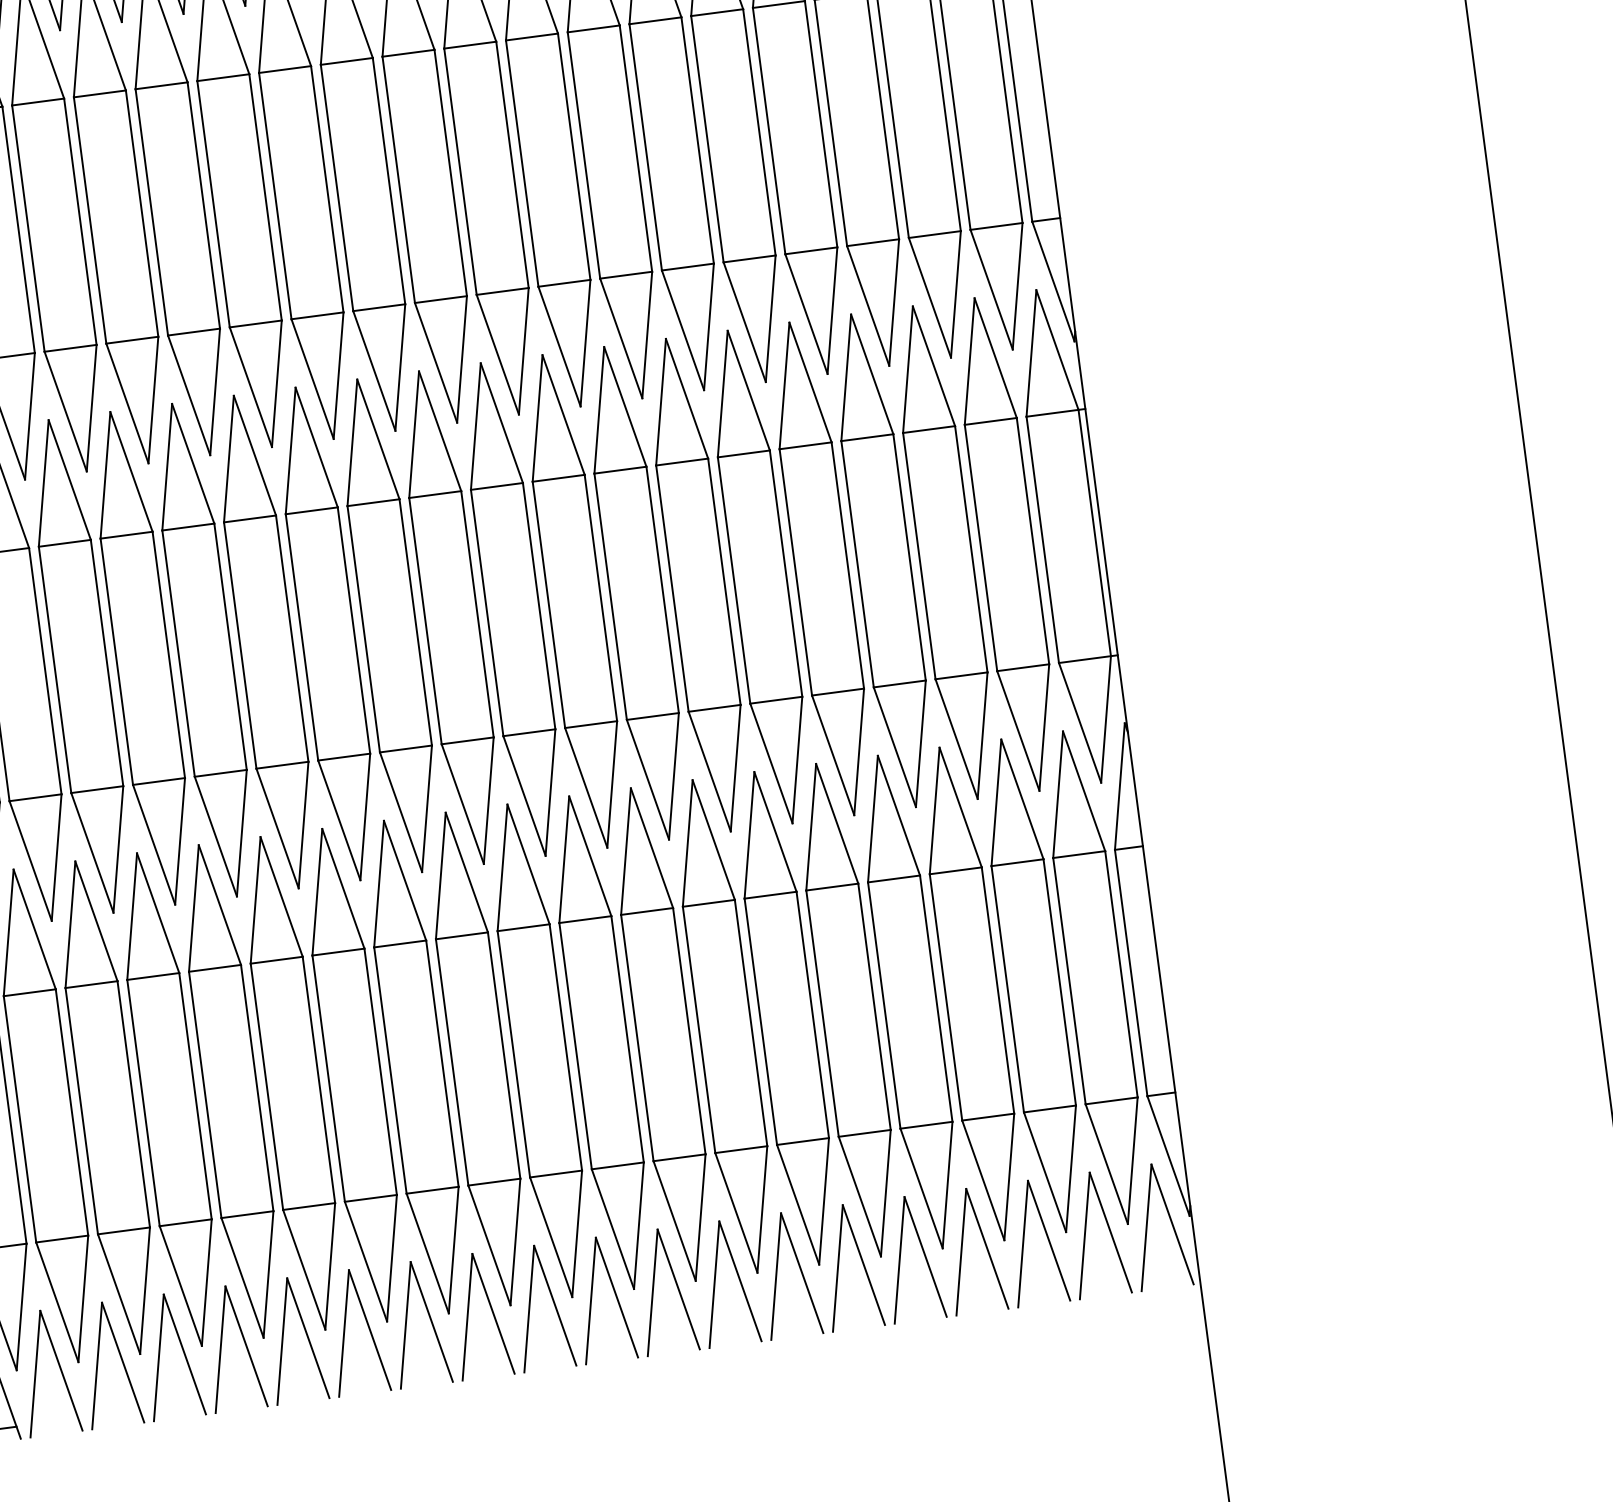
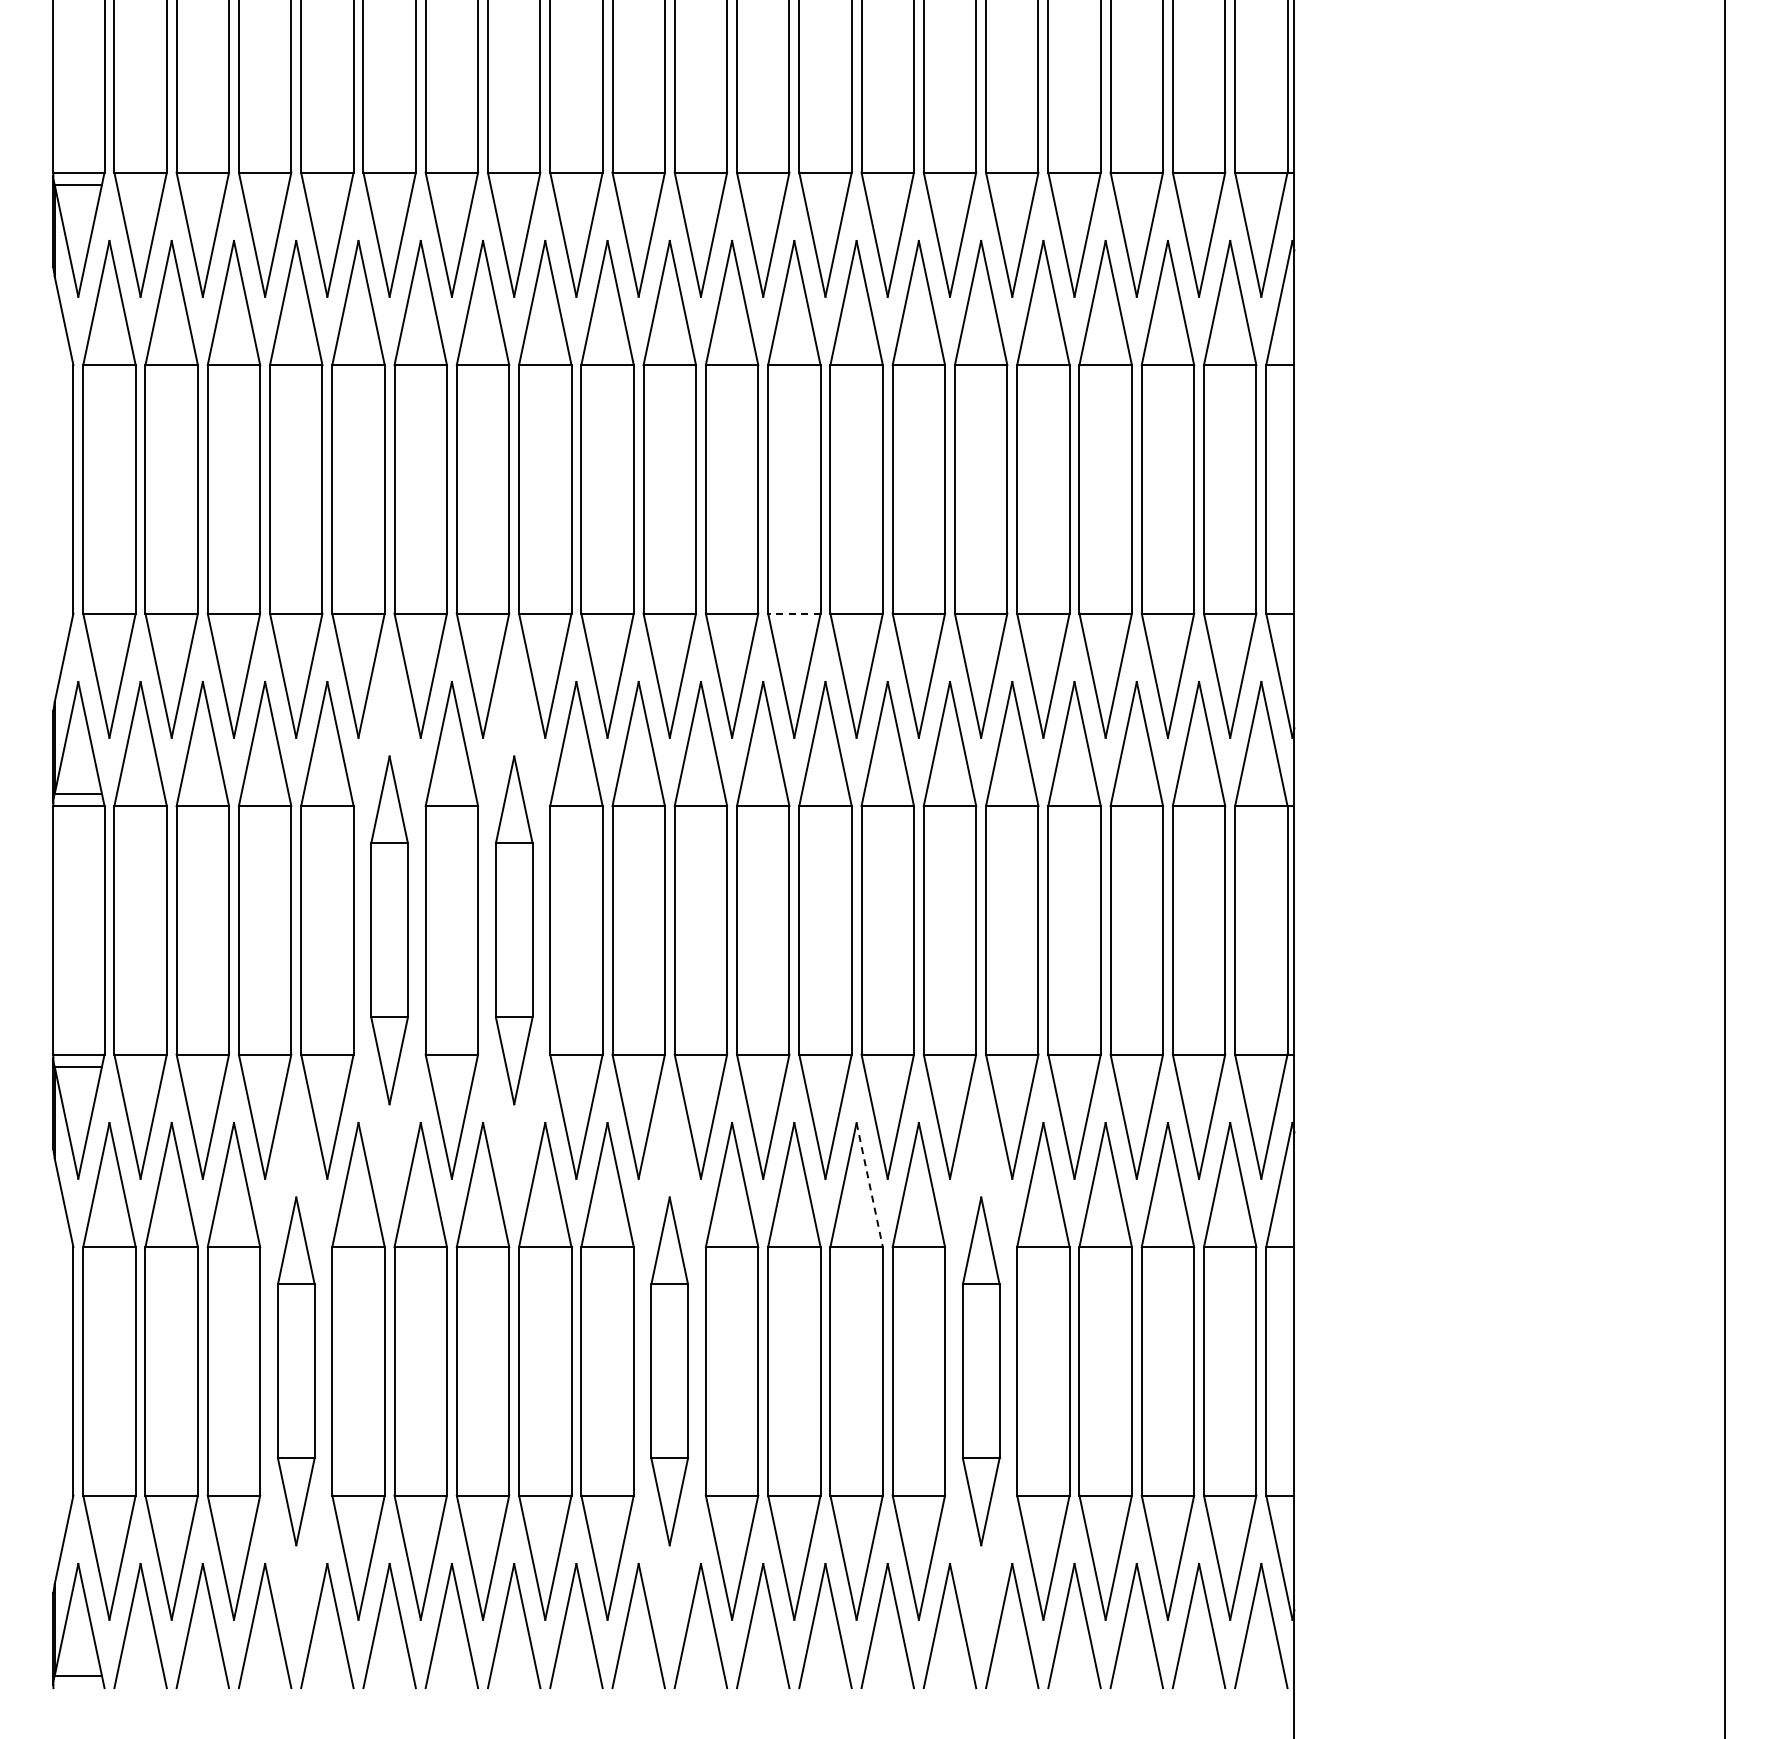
line: (563, 283) -> (793, 613), solid -> dashed
part: (328, 634) -> (514, 930), size x0.7
part: (204, 650) -> (389, 930), size x0.7
line: (713, 840) -> (869, 1185), solid -> dashed
part: (848, 1010) -> (981, 1371), size x0.7
part: (539, 1051) -> (669, 1371), size x0.7
part: (169, 1099) -> (296, 1371), size x0.7

